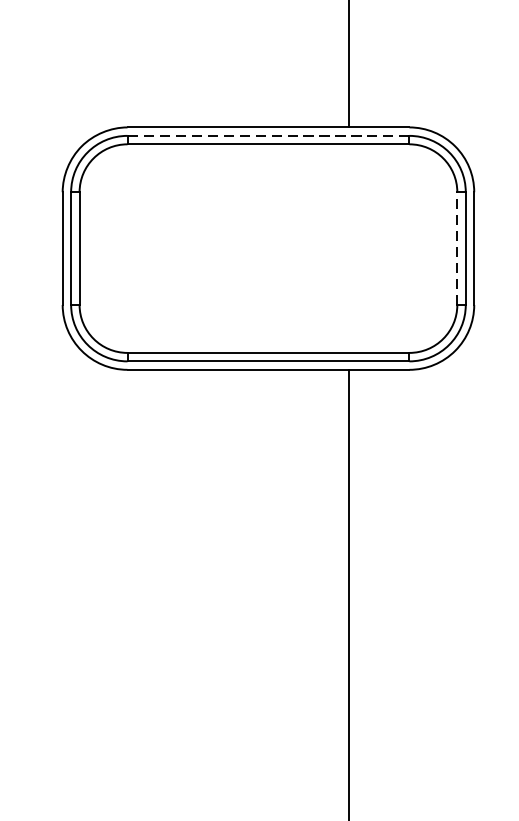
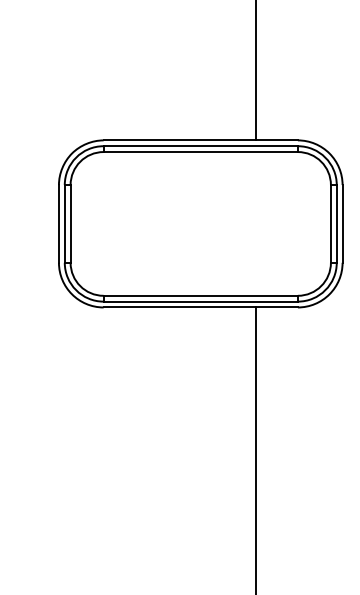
line: (268, 136) -> (200, 146), dashed -> solid
line: (456, 248) -> (330, 223), dashed -> solid

